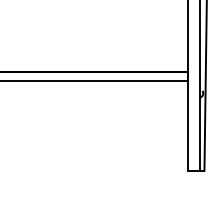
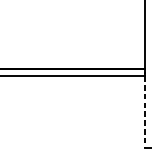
line: (187, 125) -> (144, 111), solid -> dashed

